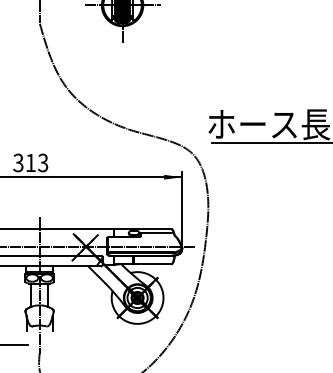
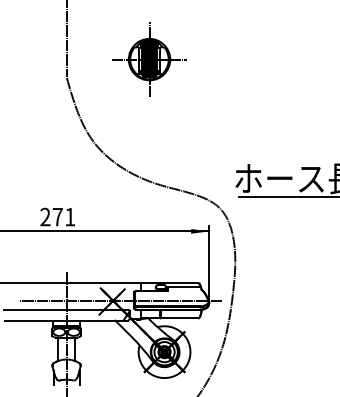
text: (30, 162) -> (57, 216), 313 -> 271

